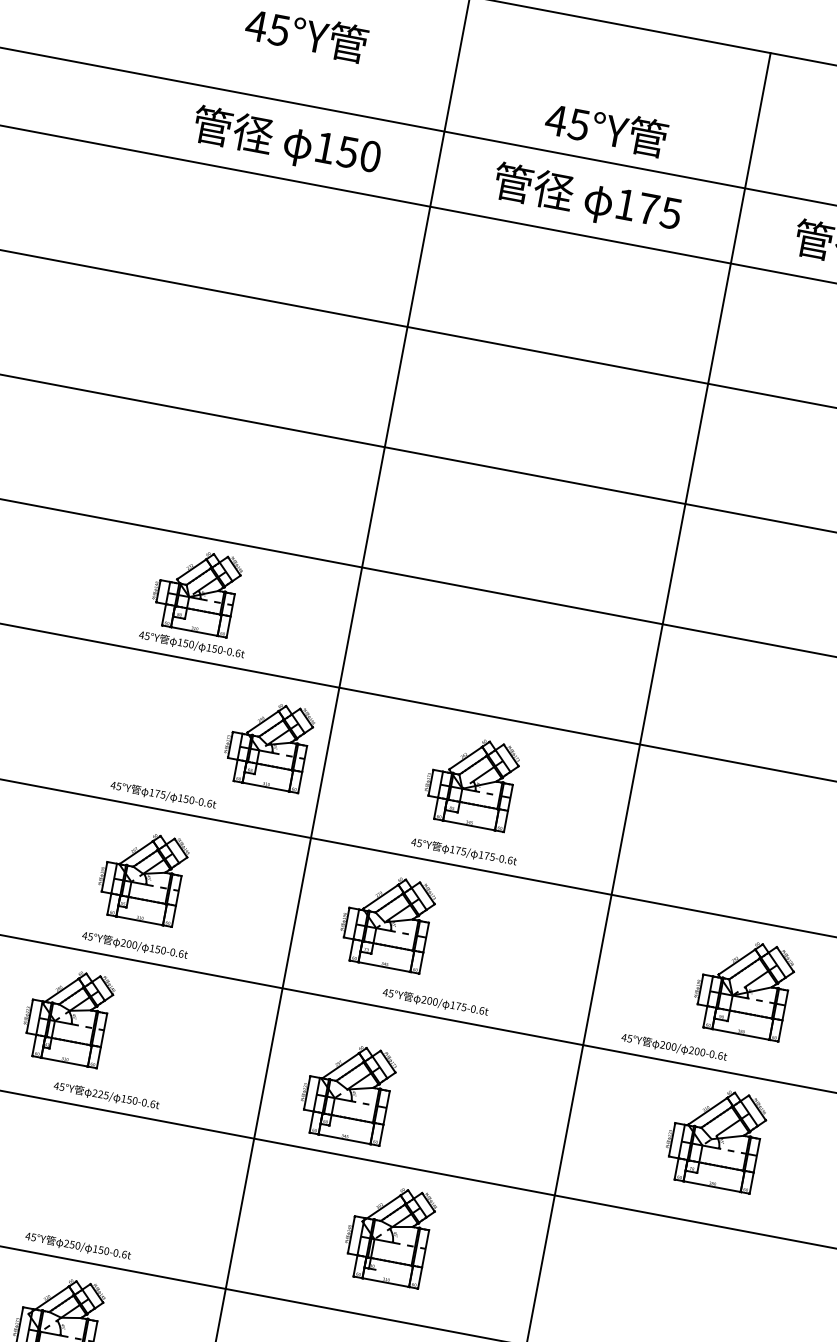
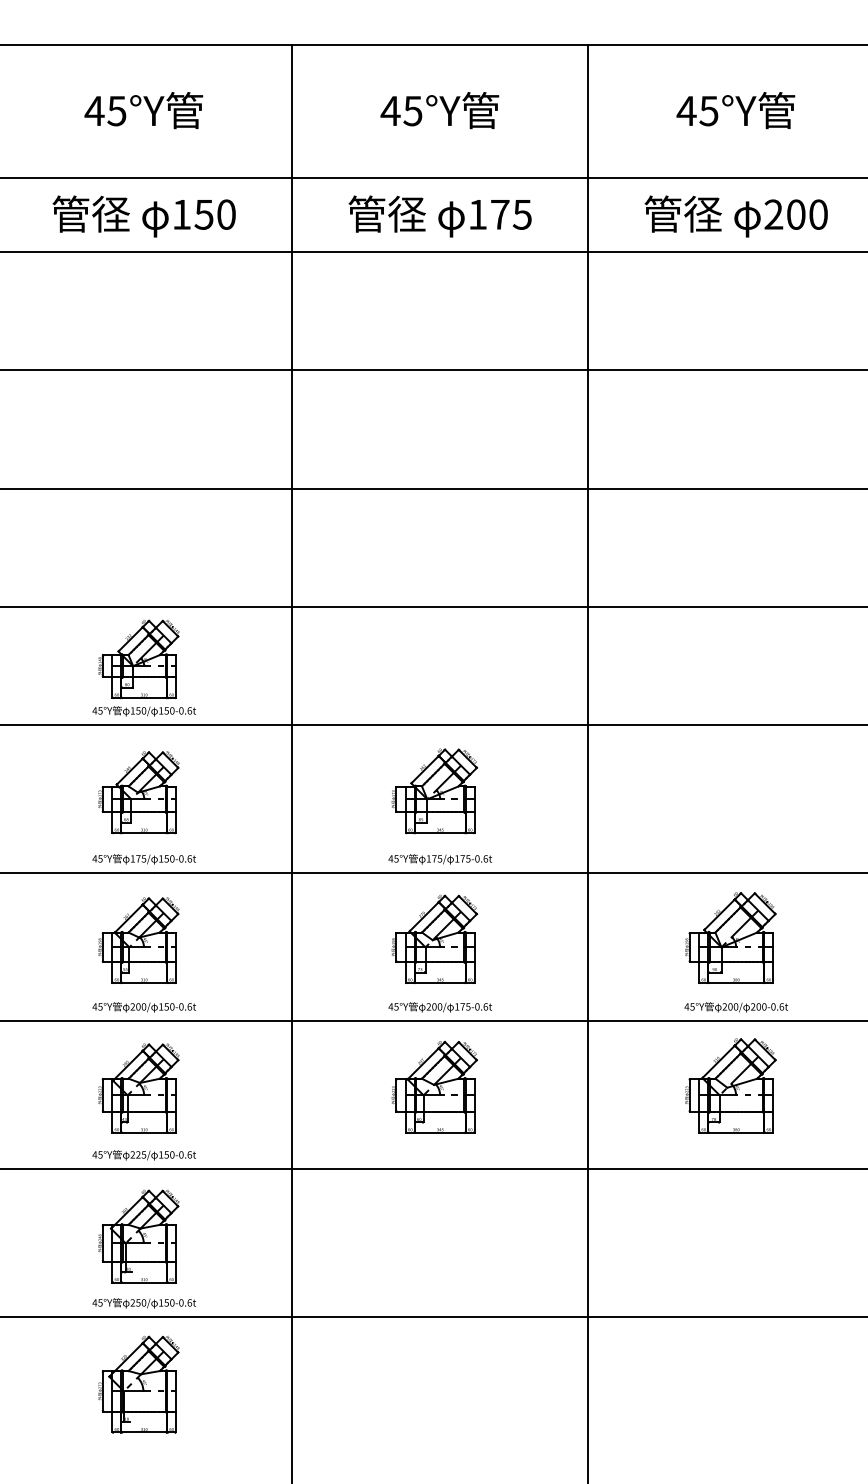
text: (606, 129) -> (439, 110), moved
part: (267, 744) -> (138, 792), moved
part: (387, 920) -> (434, 938), moved
part: (67, 1016) -> (138, 1088), moved
text: (674, 1047) -> (736, 1007), moved
part: (347, 1091) -> (434, 1086), moved
part: (388, 1234) -> (138, 1236), moved

